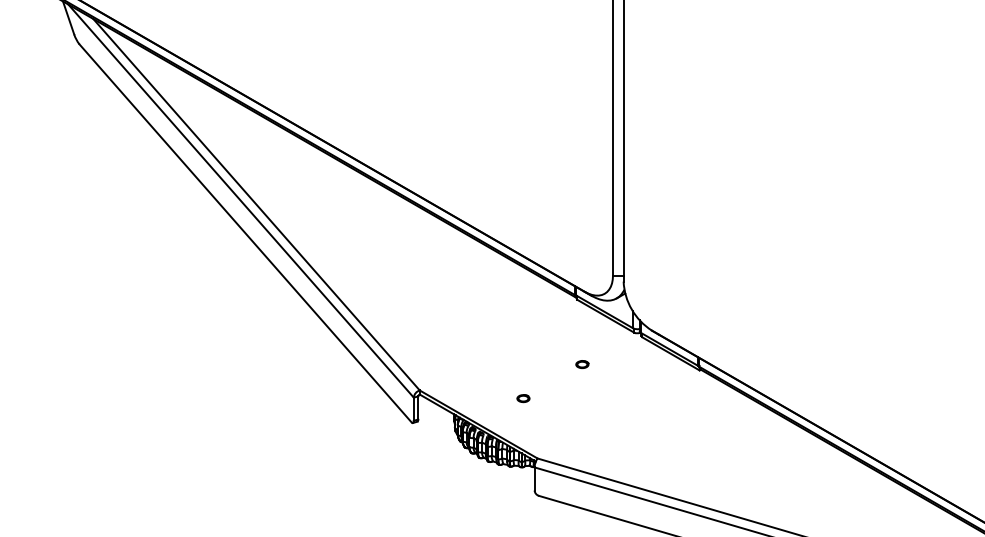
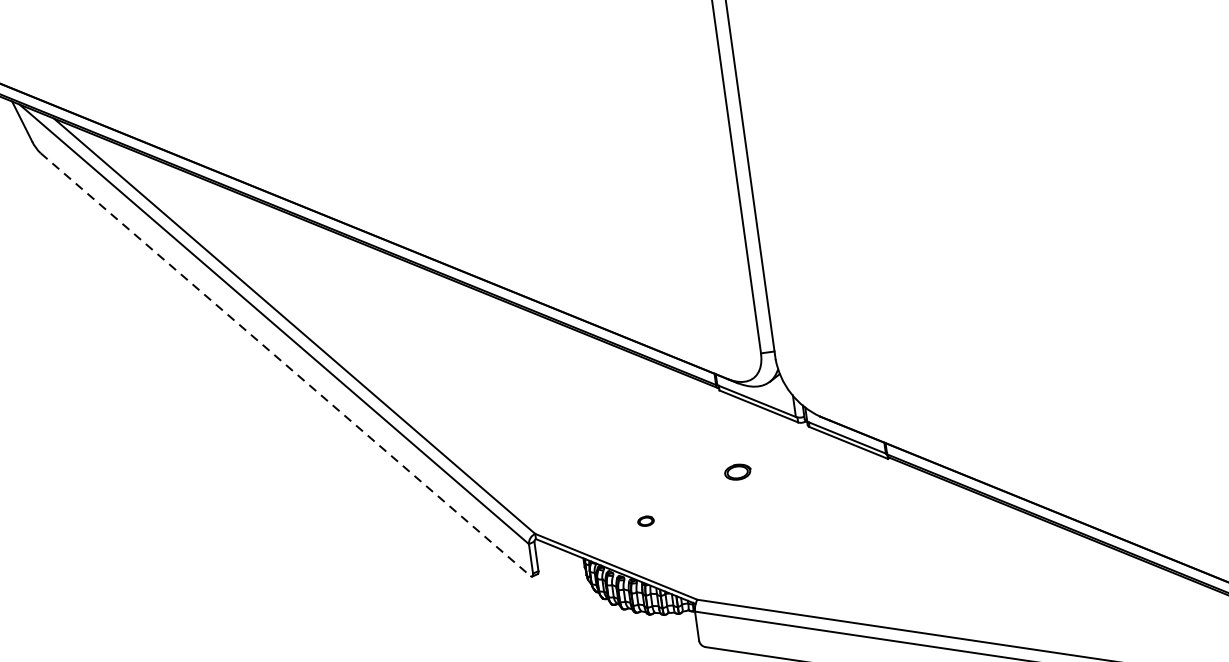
line: (245, 233) -> (285, 364), solid -> dashed
part: (582, 364) -> (737, 472), size x1.6
part: (523, 398) -> (646, 521), moved

